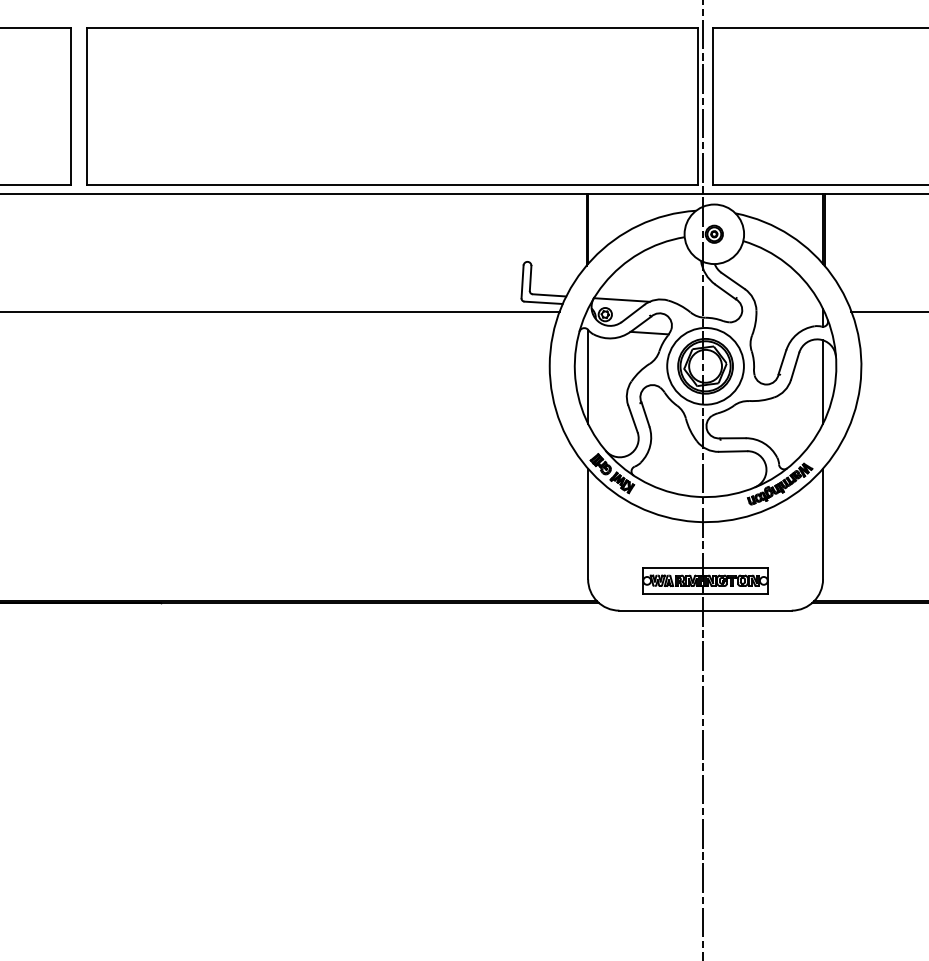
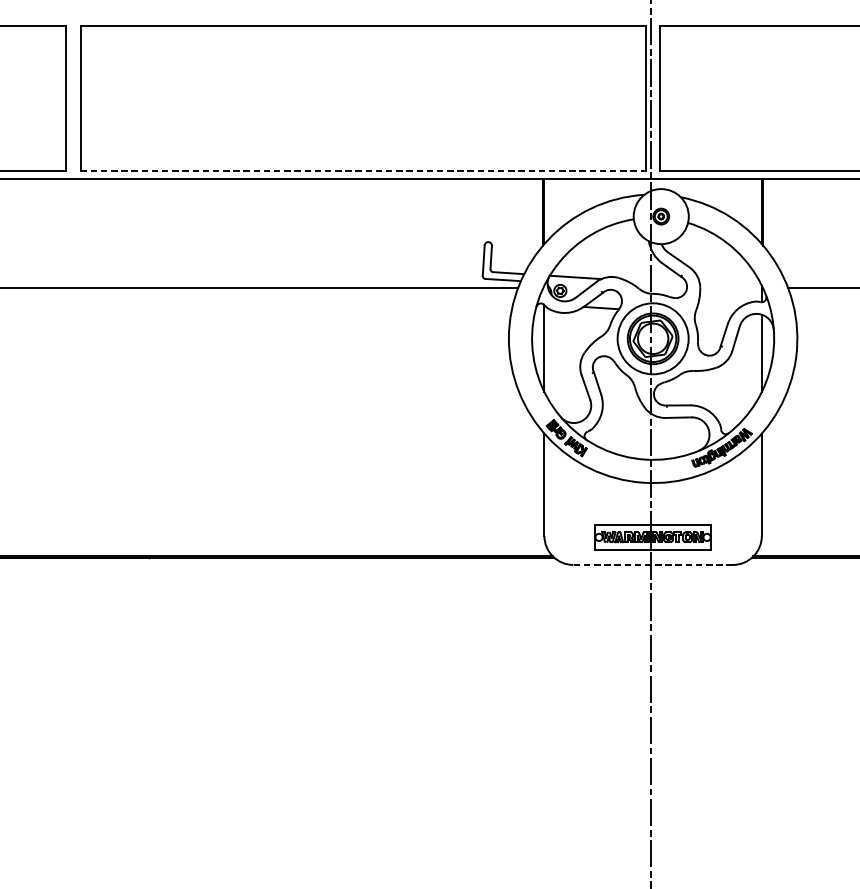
line: (392, 184) -> (363, 170), solid -> dashed
line: (705, 610) -> (653, 564), solid -> dashed

